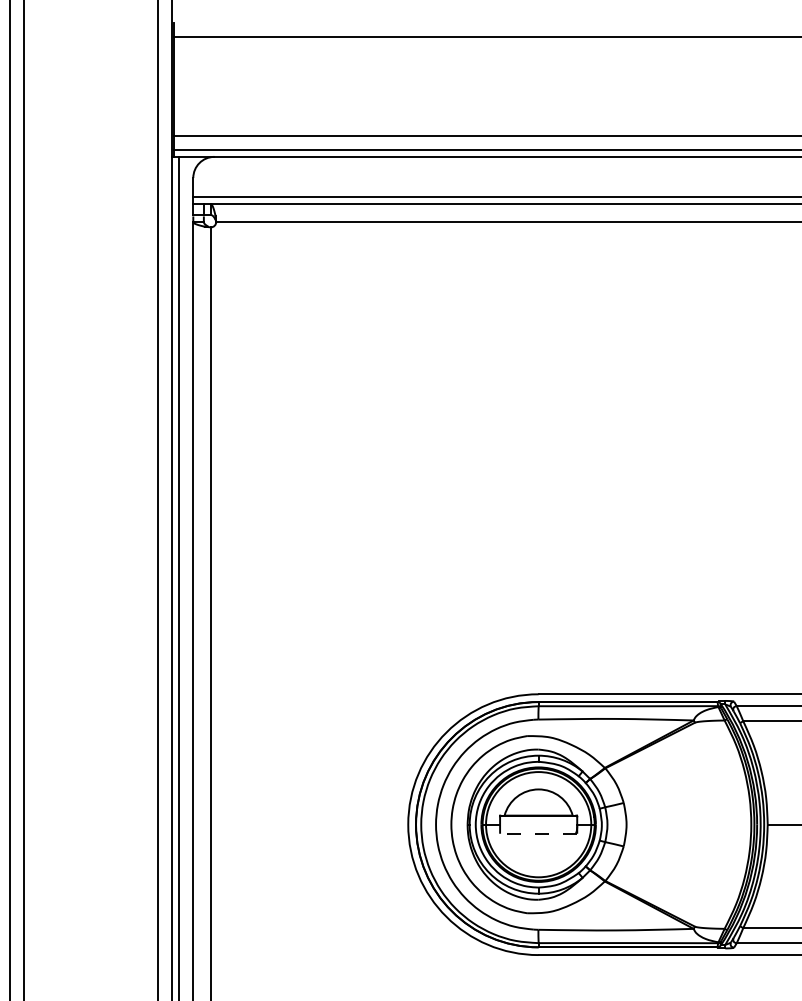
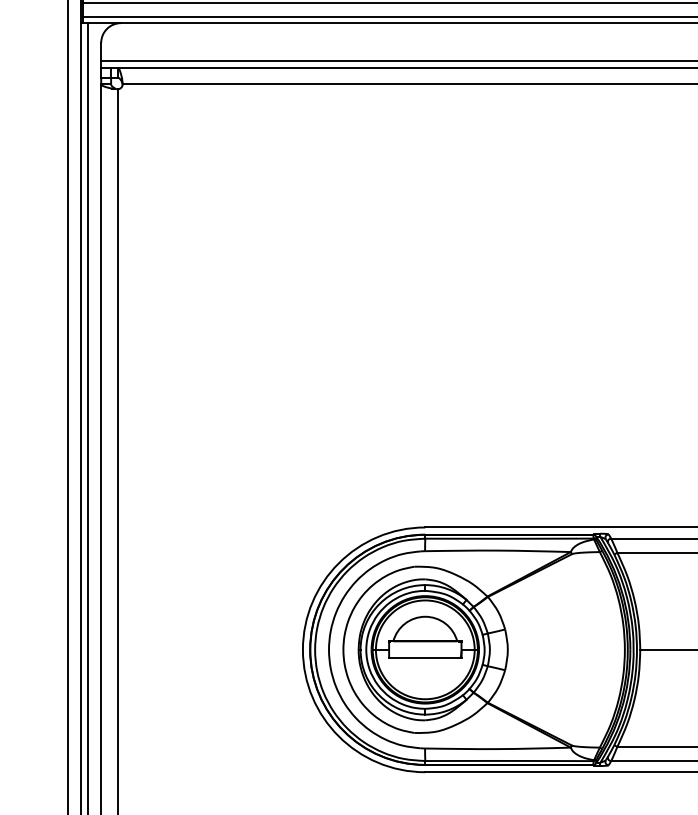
line: (538, 833) -> (425, 658), dashed -> solid

